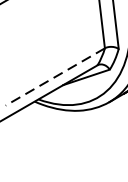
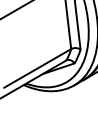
line: (54, 77) -> (37, 68), dashed -> solid

